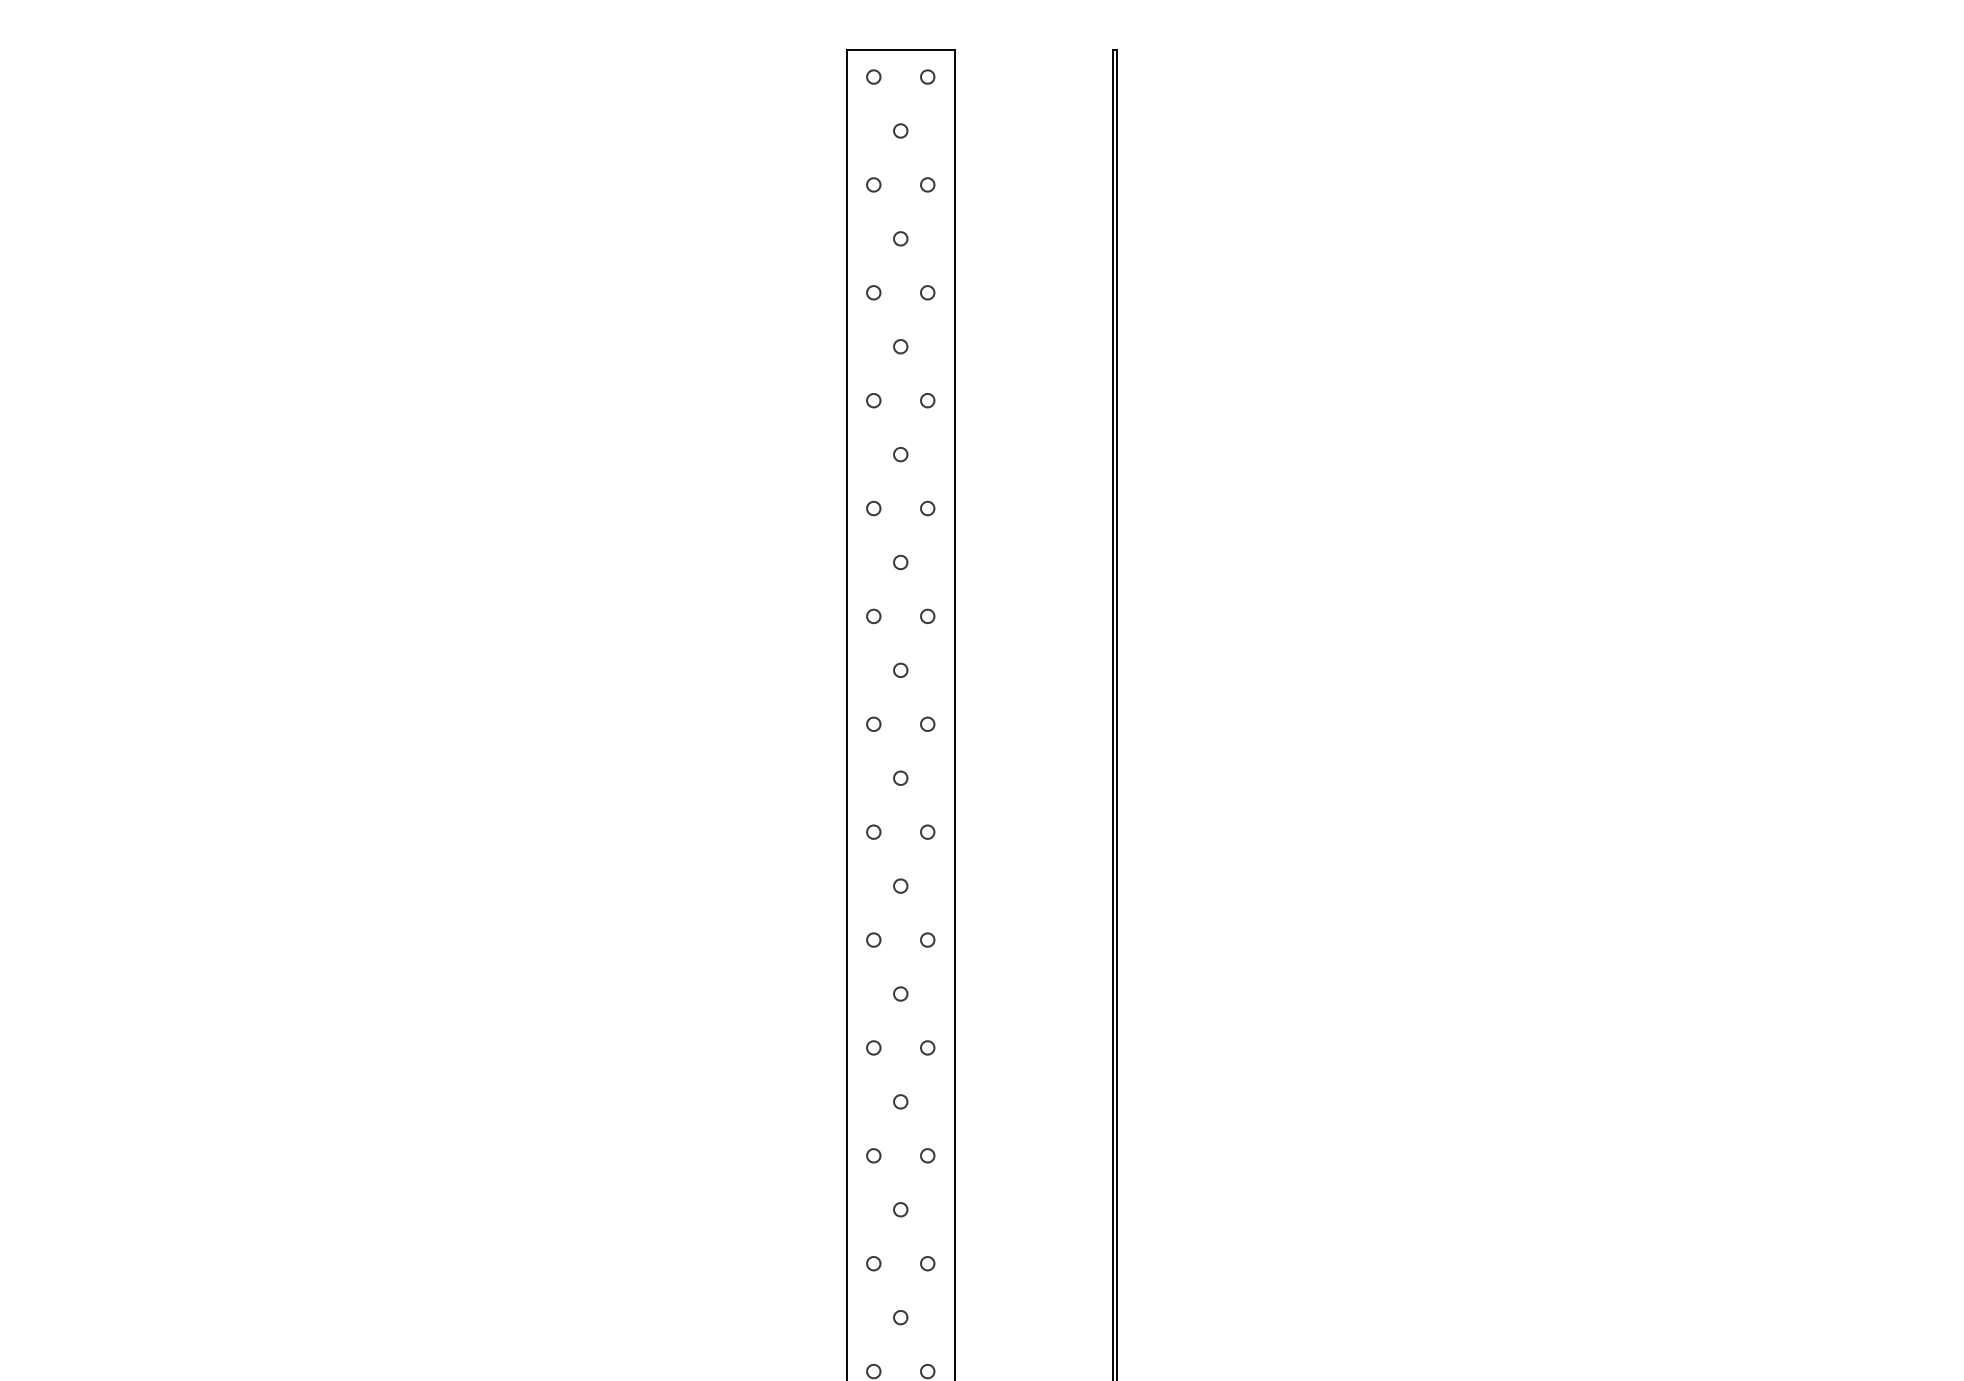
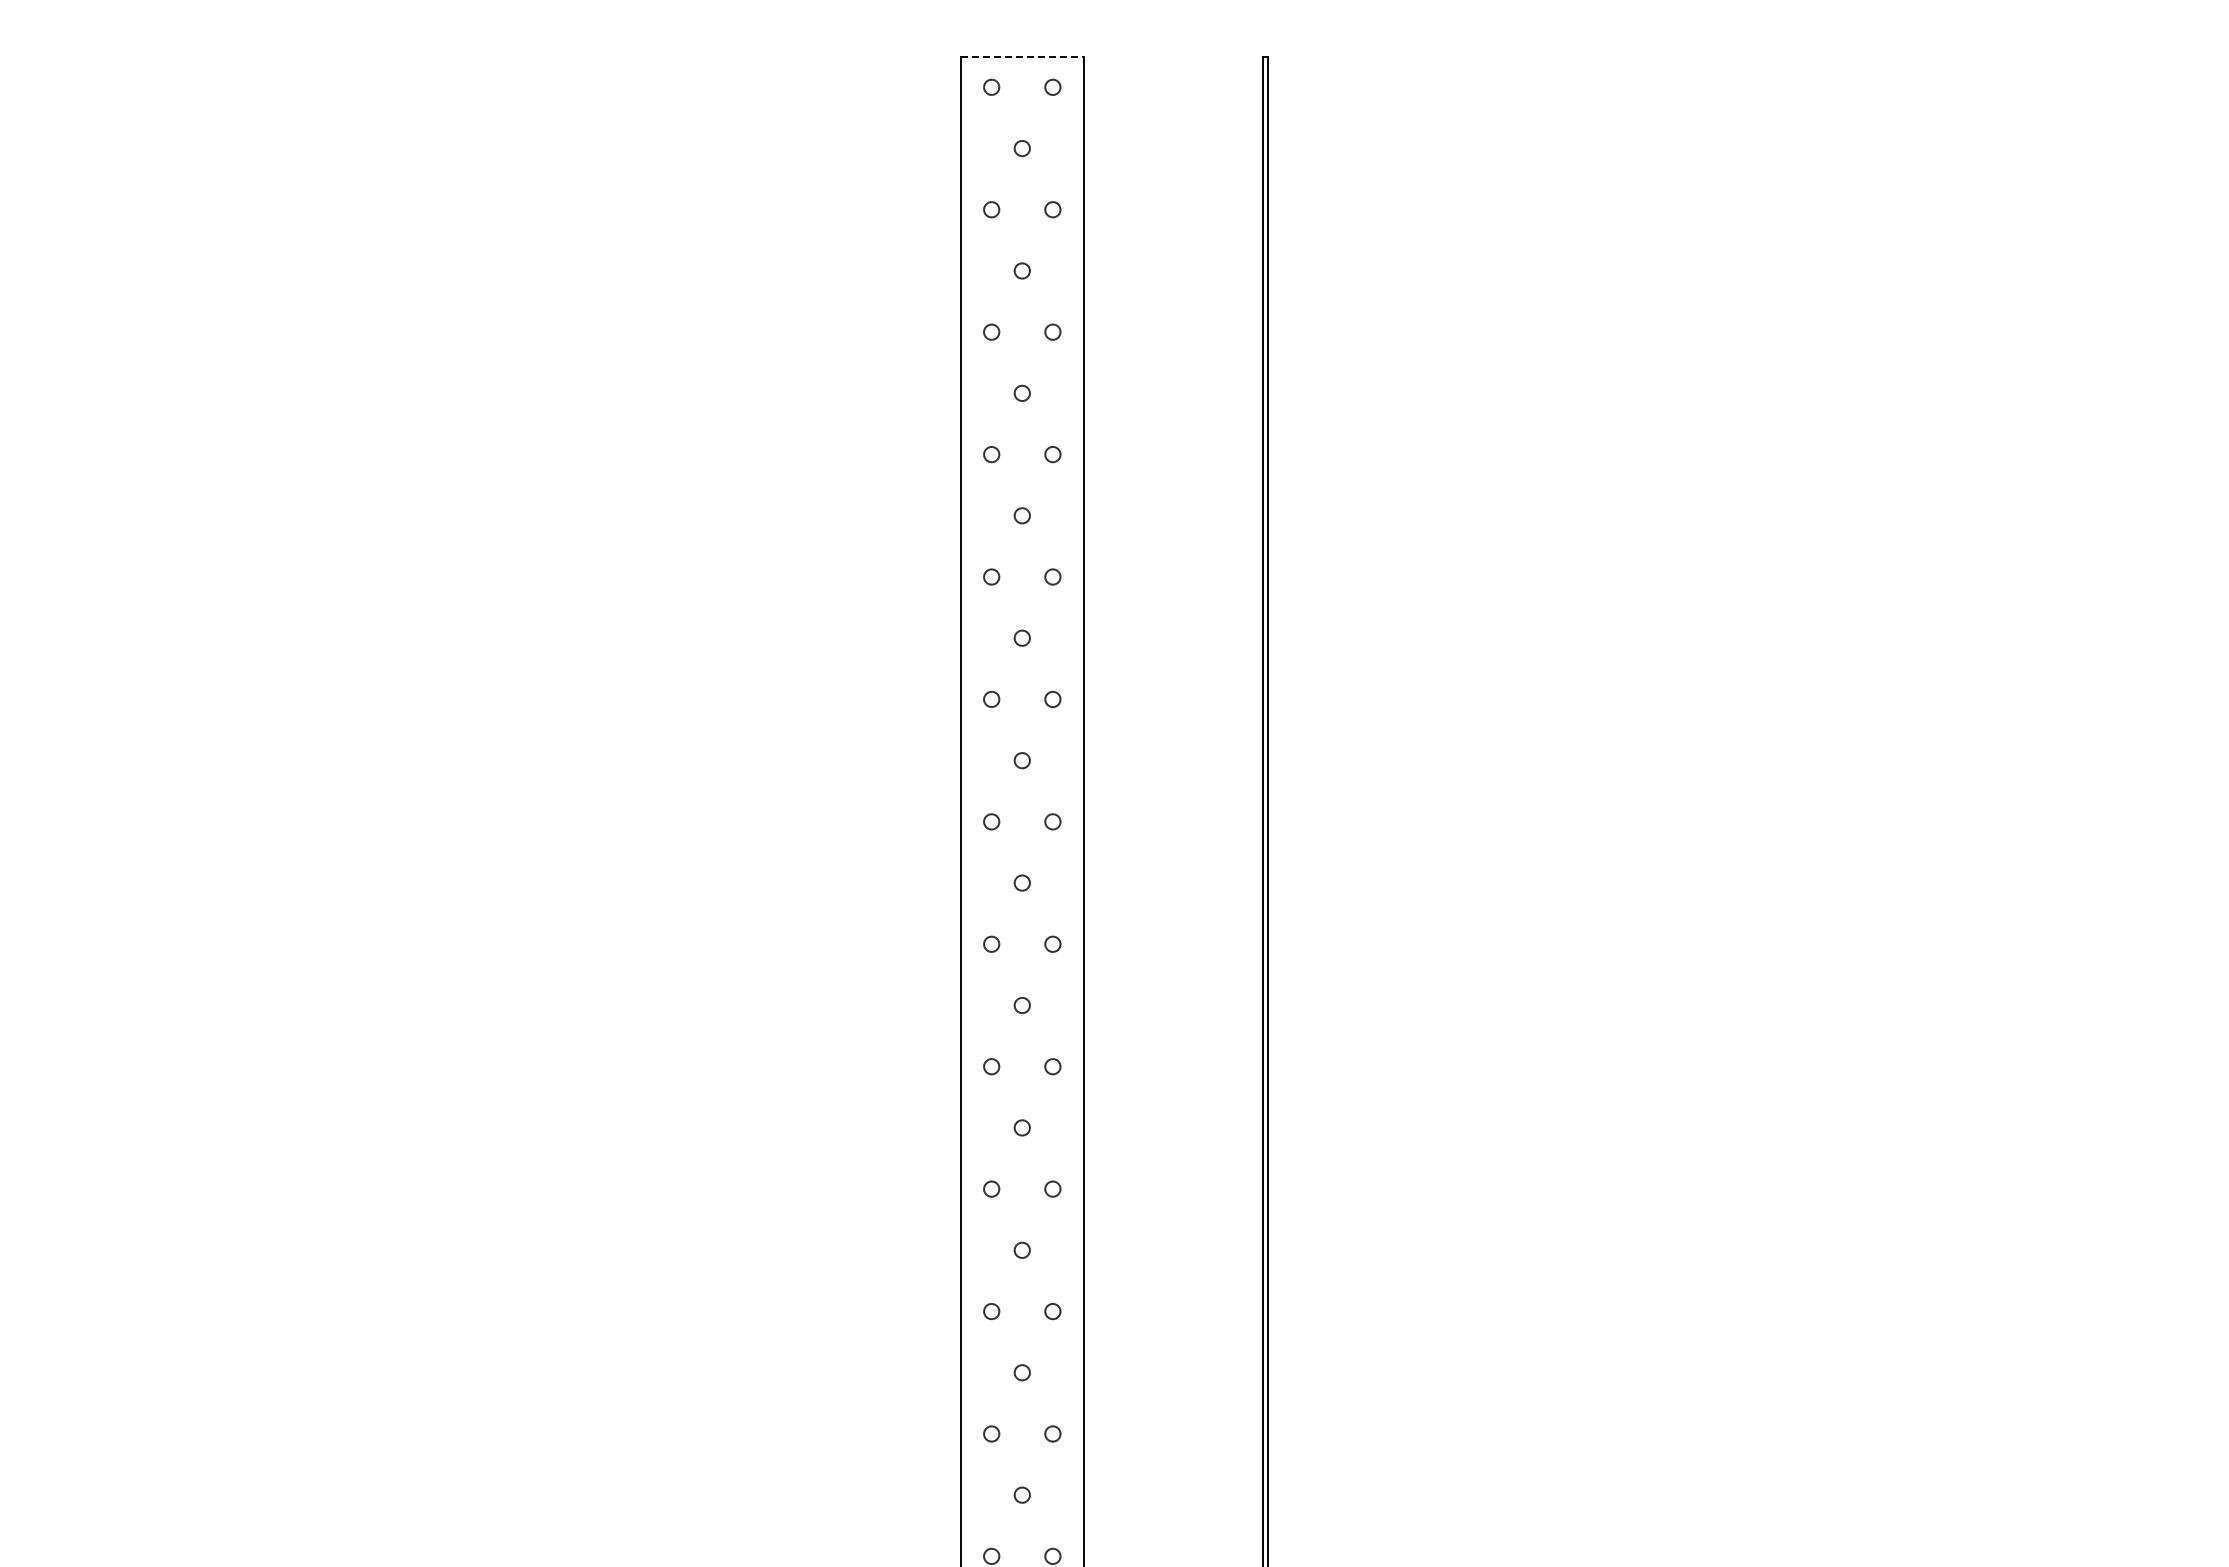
line: (900, 49) -> (1022, 56), solid -> dashed

